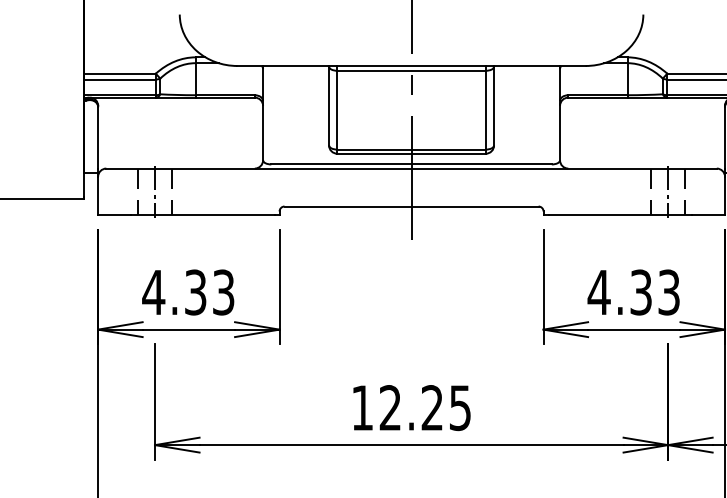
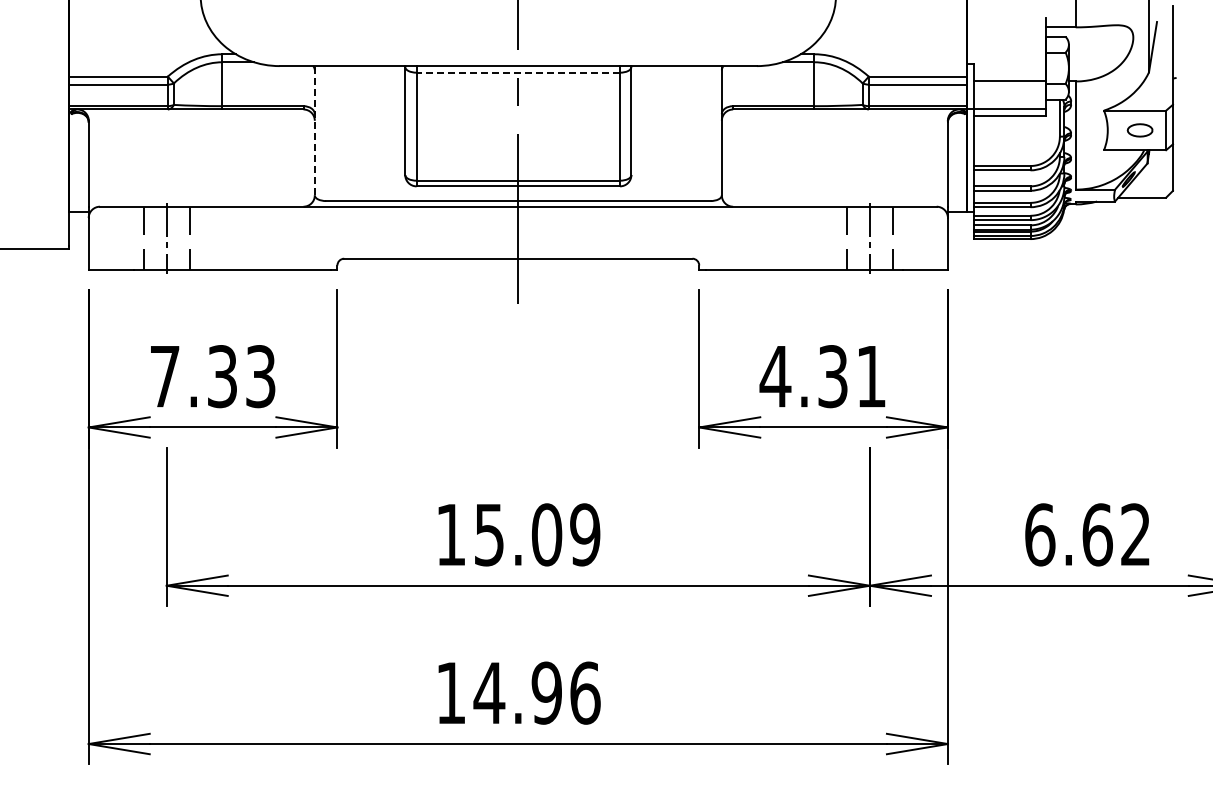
line: (411, 70) -> (518, 72), solid -> dashed
line: (262, 112) -> (314, 130), solid -> dashed
text: (153, 292) -> (164, 376), 4.33 -> 7.33
text: (669, 292) -> (871, 376), 4.33 -> 4.31
text: (425, 407) -> (537, 534), 12.25 -> 15.09

